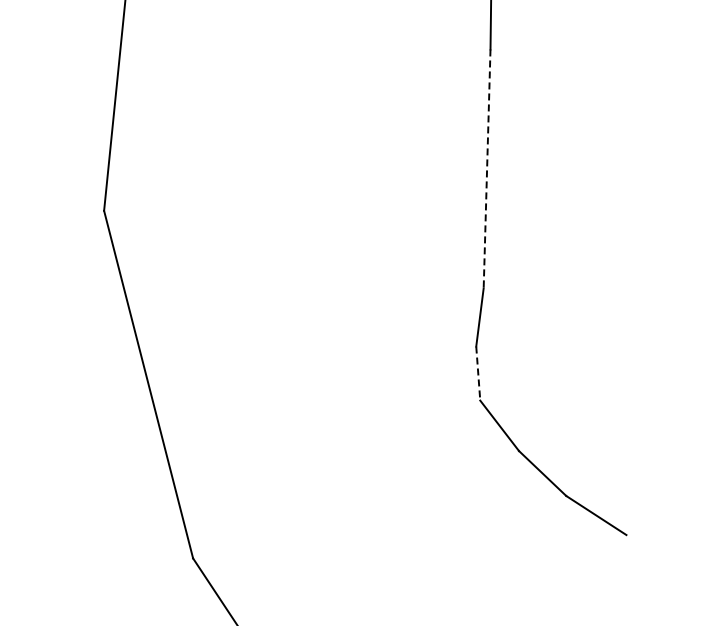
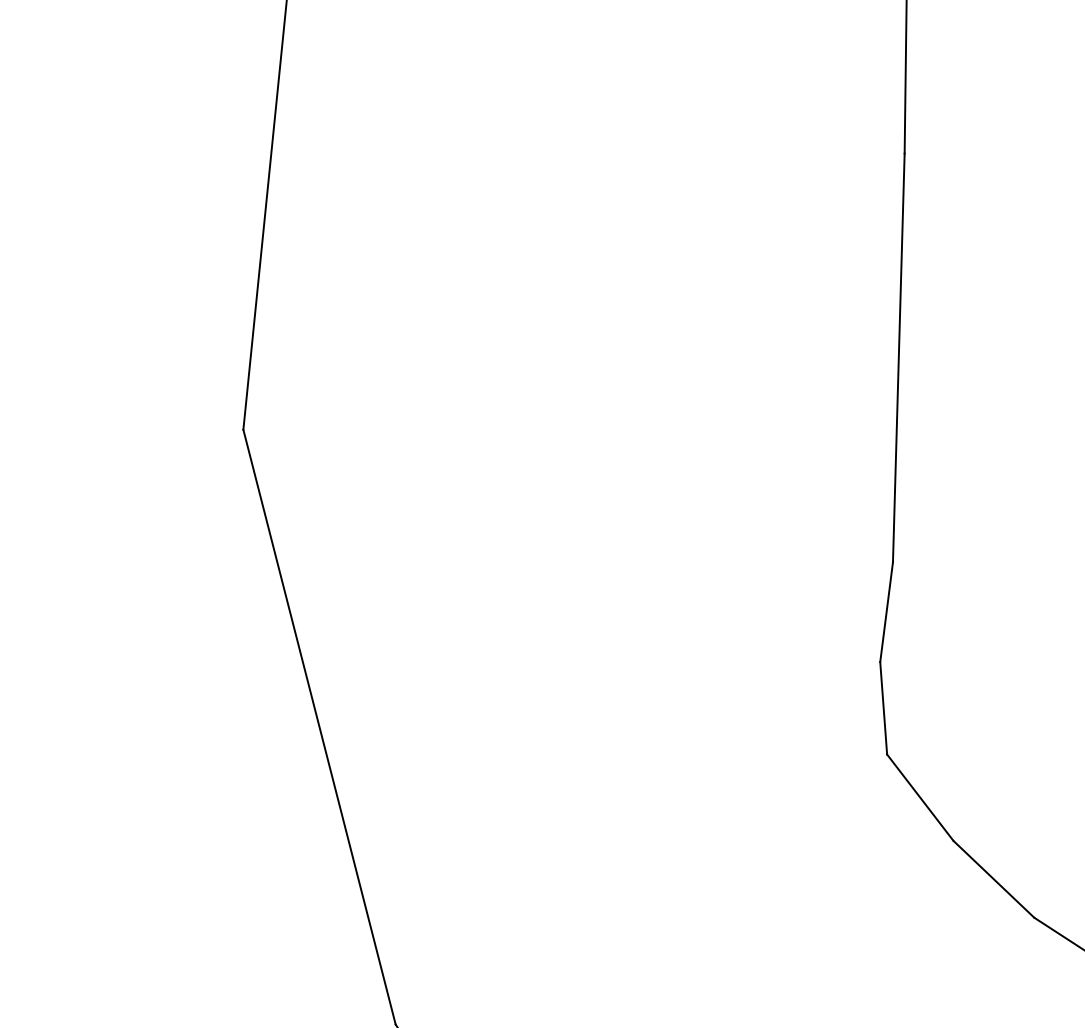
line: (487, 169) -> (899, 359), dashed -> solid
line: (478, 374) -> (884, 709), dashed -> solid

